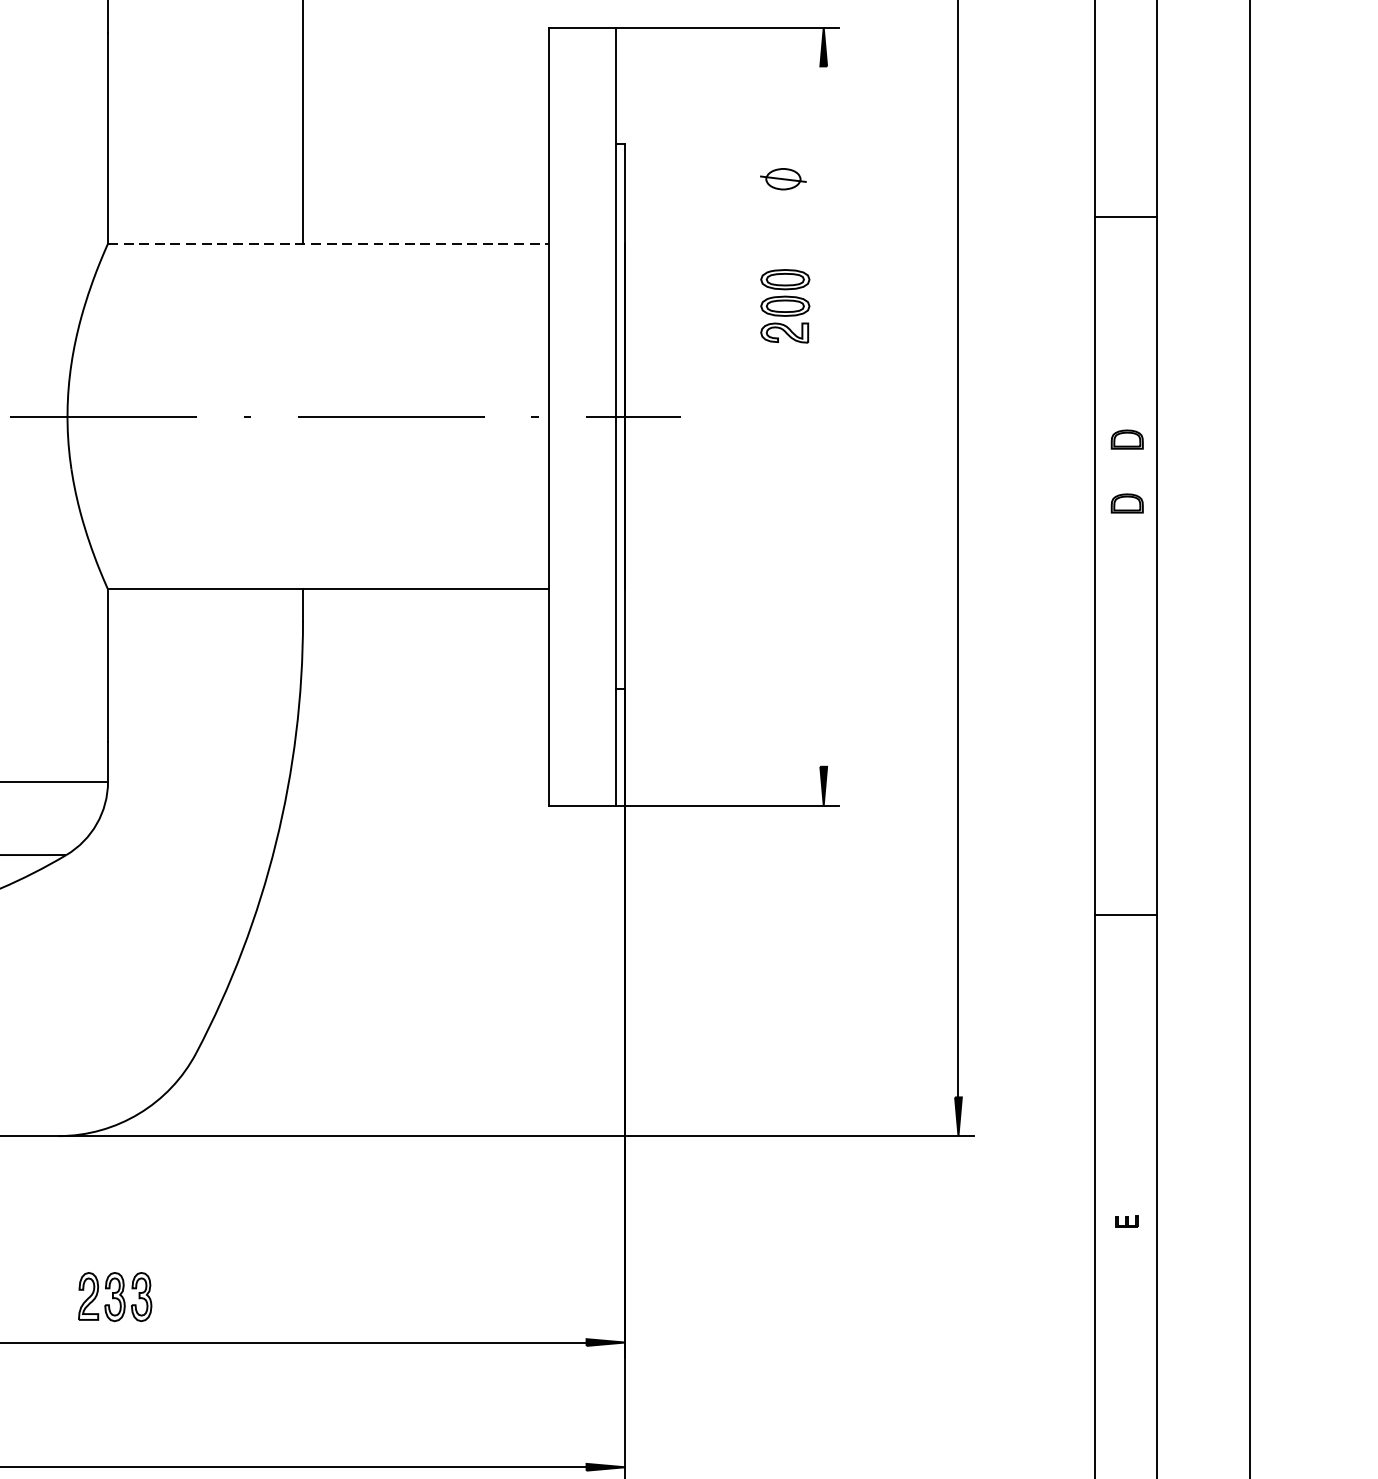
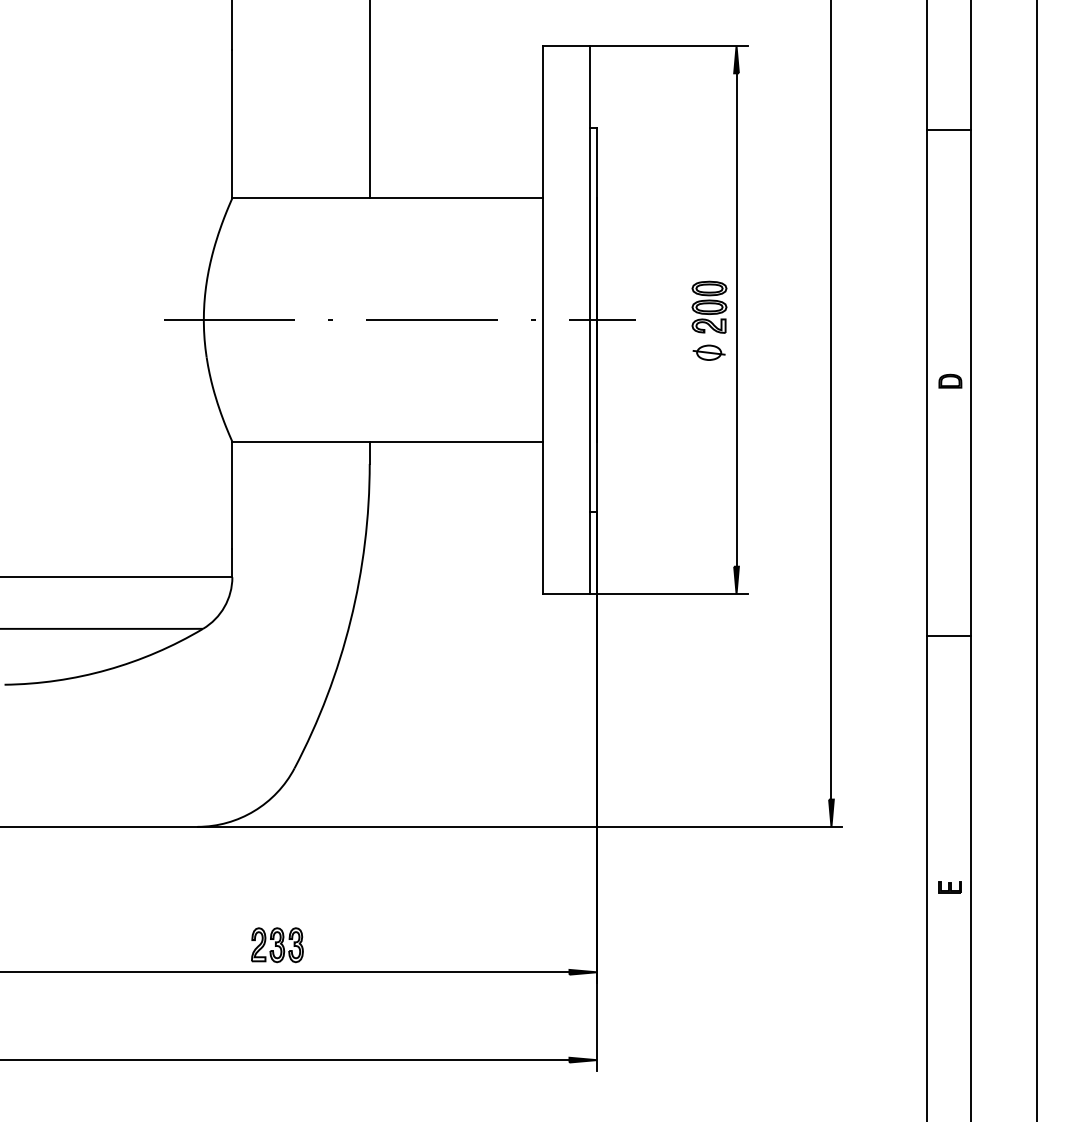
part: (782, 178) -> (708, 352), moved
line: (1126, 217) -> (949, 130), moved
line: (329, 244) -> (388, 198), dashed -> solid
part: (785, 305) -> (709, 306), moved
line: (823, 415) -> (736, 319), added
part: (1127, 438) -> (950, 335), removed
line: (1126, 915) -> (949, 636), moved
part: (1126, 1222) -> (949, 887), size x1.43
part: (115, 1297) -> (277, 945), moved

